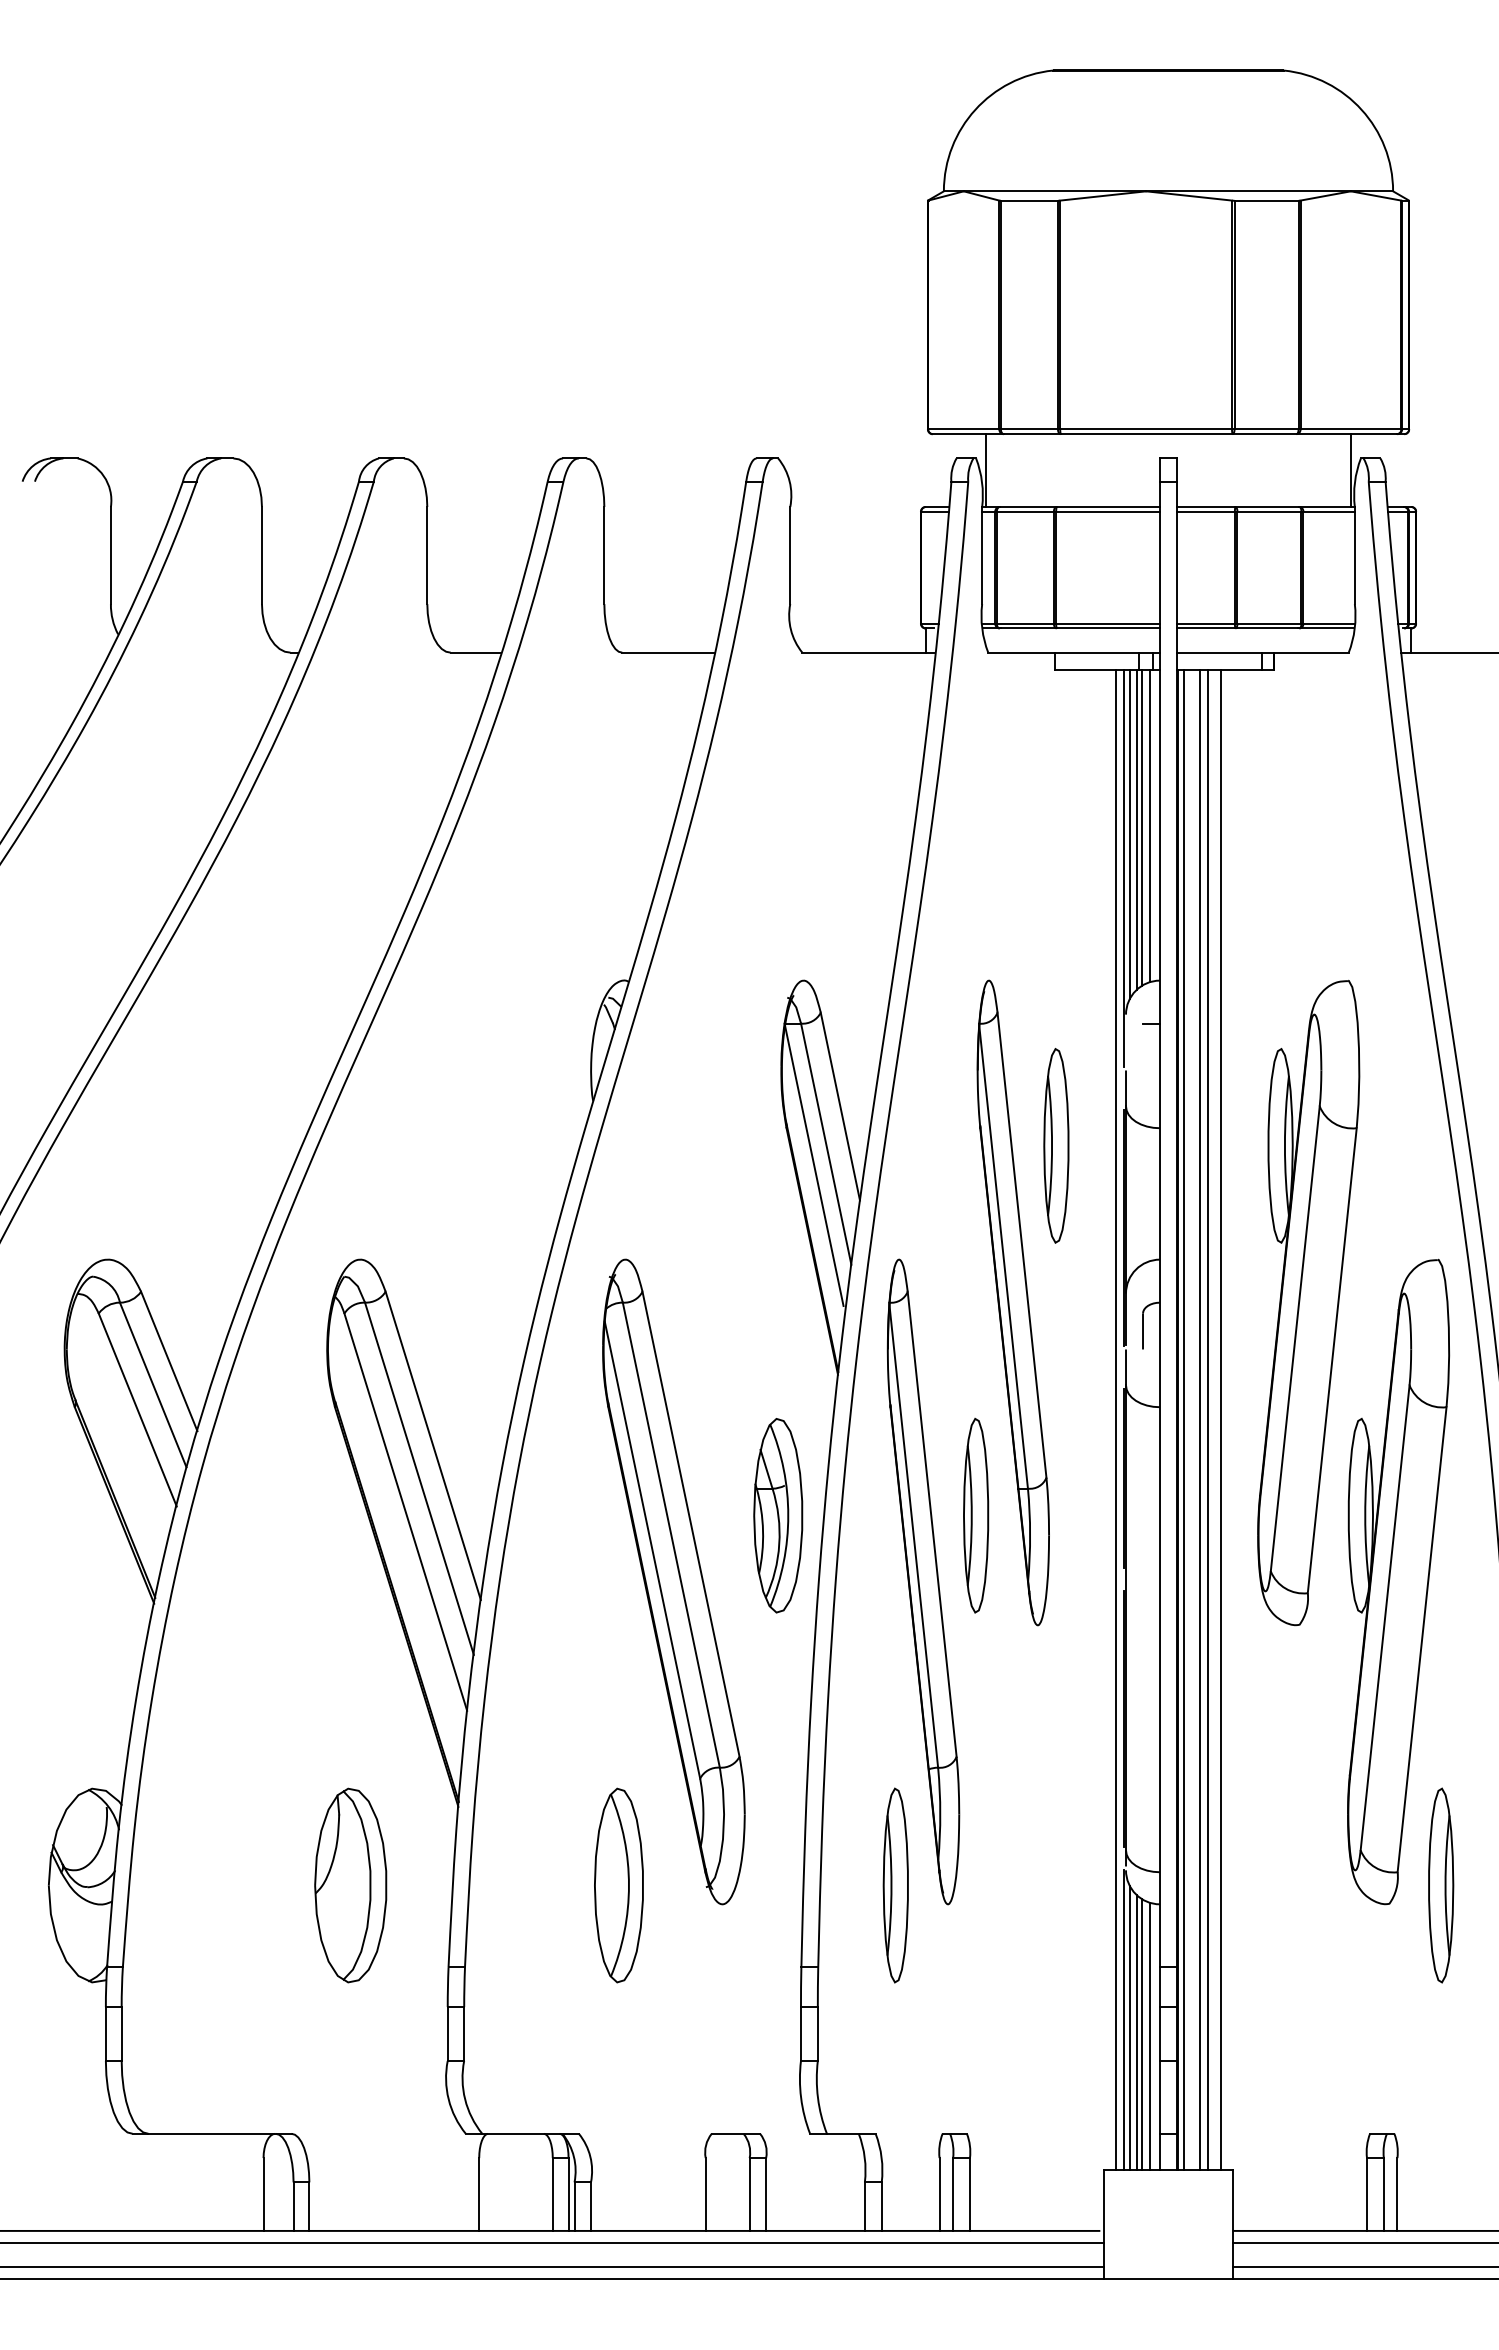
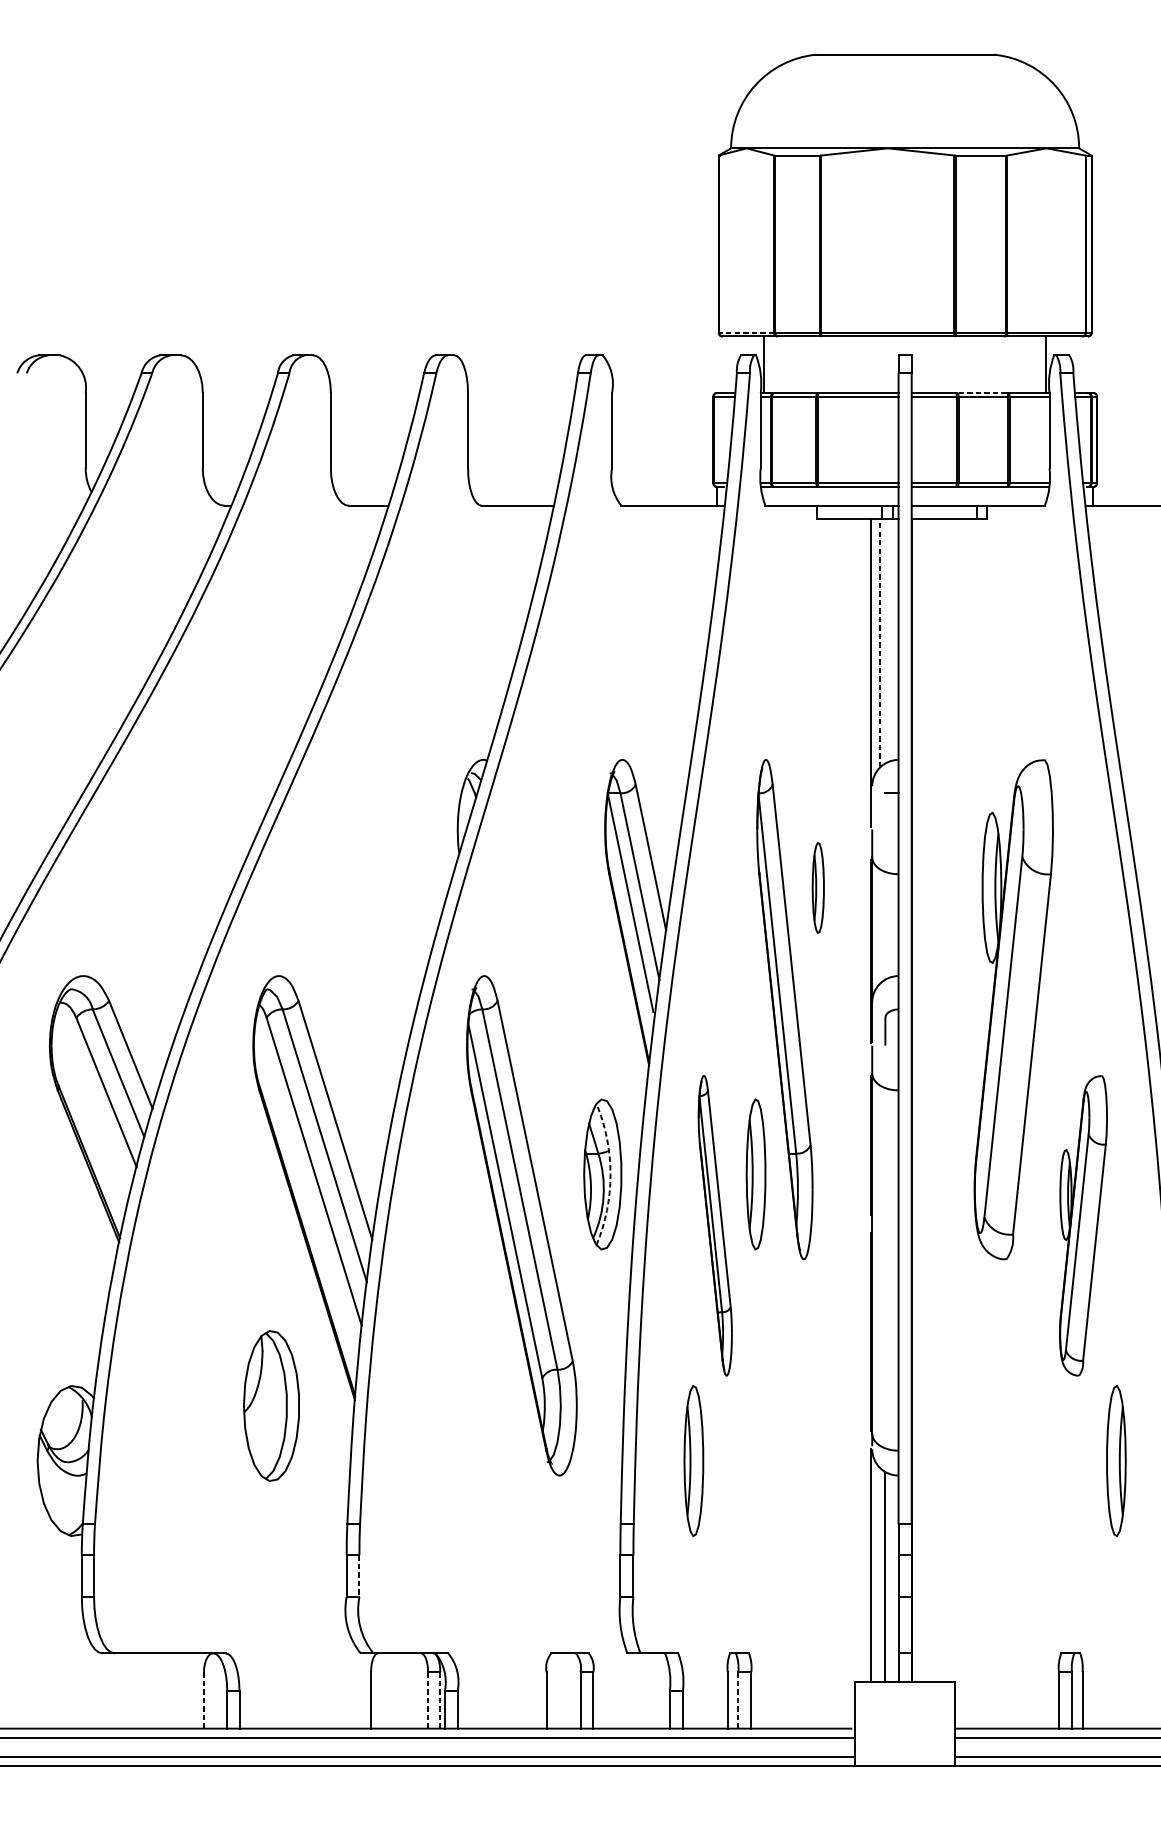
line: (963, 429) -> (746, 332), solid -> dashed
line: (1266, 506) -> (981, 392), solid -> dashed
line: (1150, 825) -> (891, 639), removed
line: (1142, 827) -> (884, 641), removed
line: (1136, 829) -> (880, 642), solid -> dashed
line: (1129, 833) -> (874, 645), removed
part: (1056, 1145) -> (818, 887), size x0.6
line: (1116, 1419) -> (864, 1099), removed
line: (1184, 1419) -> (917, 1099), removed
line: (1199, 1419) -> (929, 1099), removed
line: (1207, 1419) -> (935, 1099), removed
line: (1220, 1419) -> (945, 1099), removed
arc: (788, 1515) -> (610, 1174), solid -> dashed
part: (923, 1581) -> (715, 1225), size x0.6
part: (1398, 1581) -> (1083, 1225), size x0.6
part: (350, 1885) -> (271, 1405), moved
part: (618, 1885) -> (479, 1460), removed
line: (1129, 2028) -> (874, 1571), removed
line: (1136, 2032) -> (880, 1574), removed
line: (464, 2034) -> (359, 1576), solid -> dashed
line: (1150, 2036) -> (891, 1577), removed
line: (263, 2194) -> (203, 1700), solid -> dashed
line: (552, 2195) -> (427, 1701), solid -> dashed
line: (568, 2195) -> (440, 1701), solid -> dashed
line: (953, 2195) -> (738, 1701), solid -> dashed

